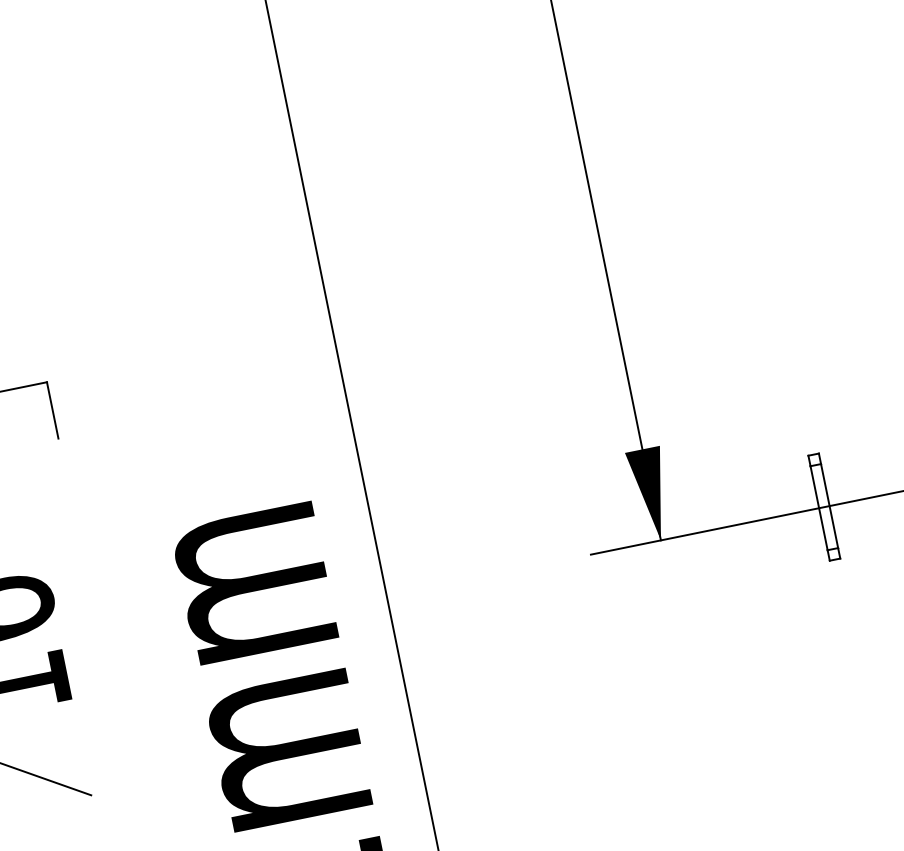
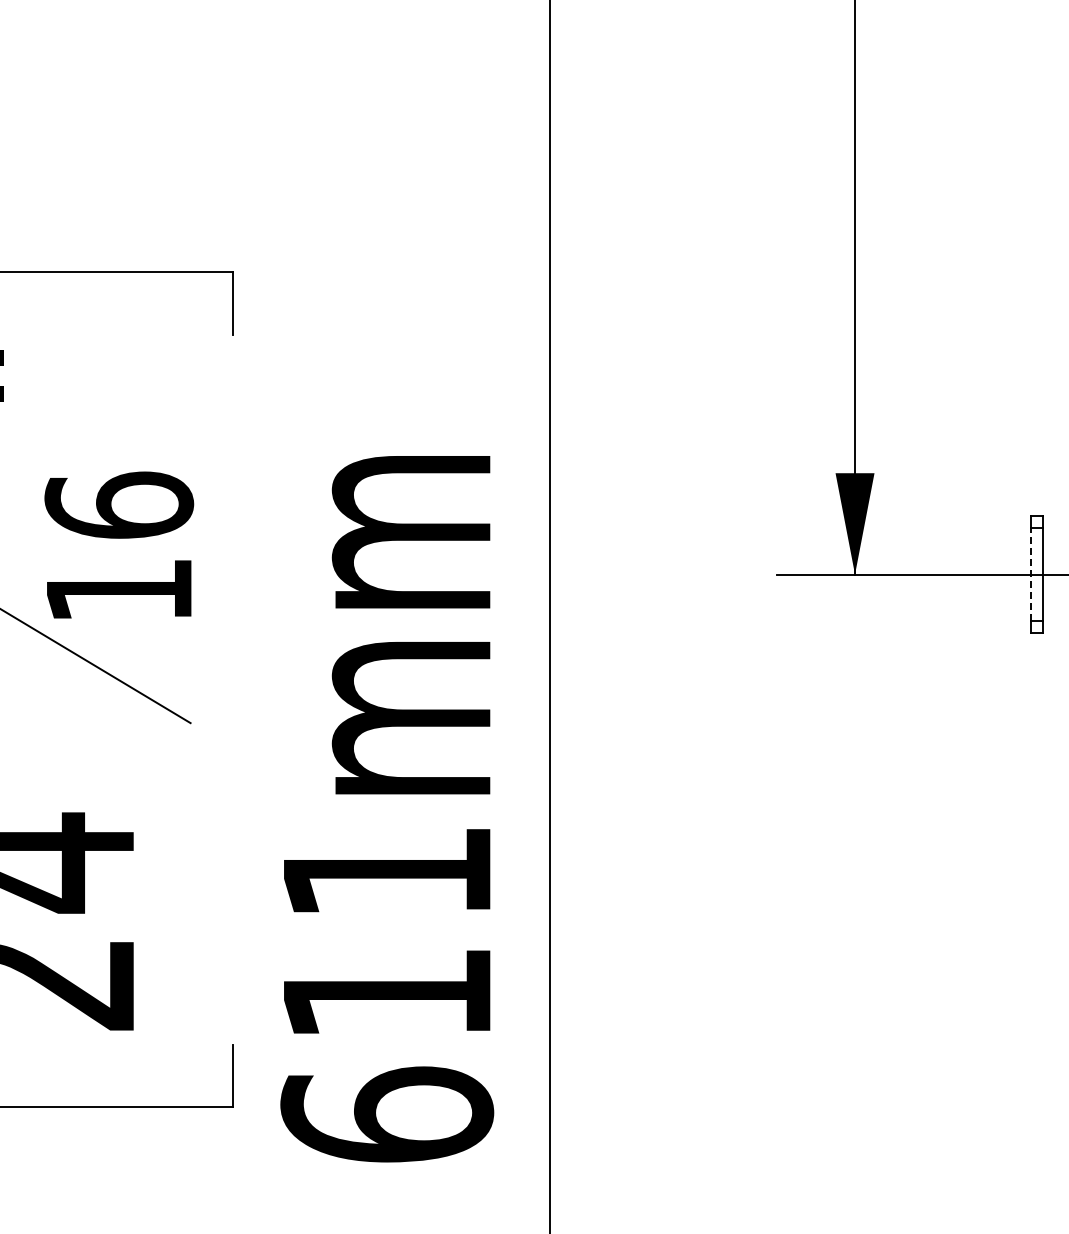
line: (819, 508) -> (1031, 574), solid -> dashed

